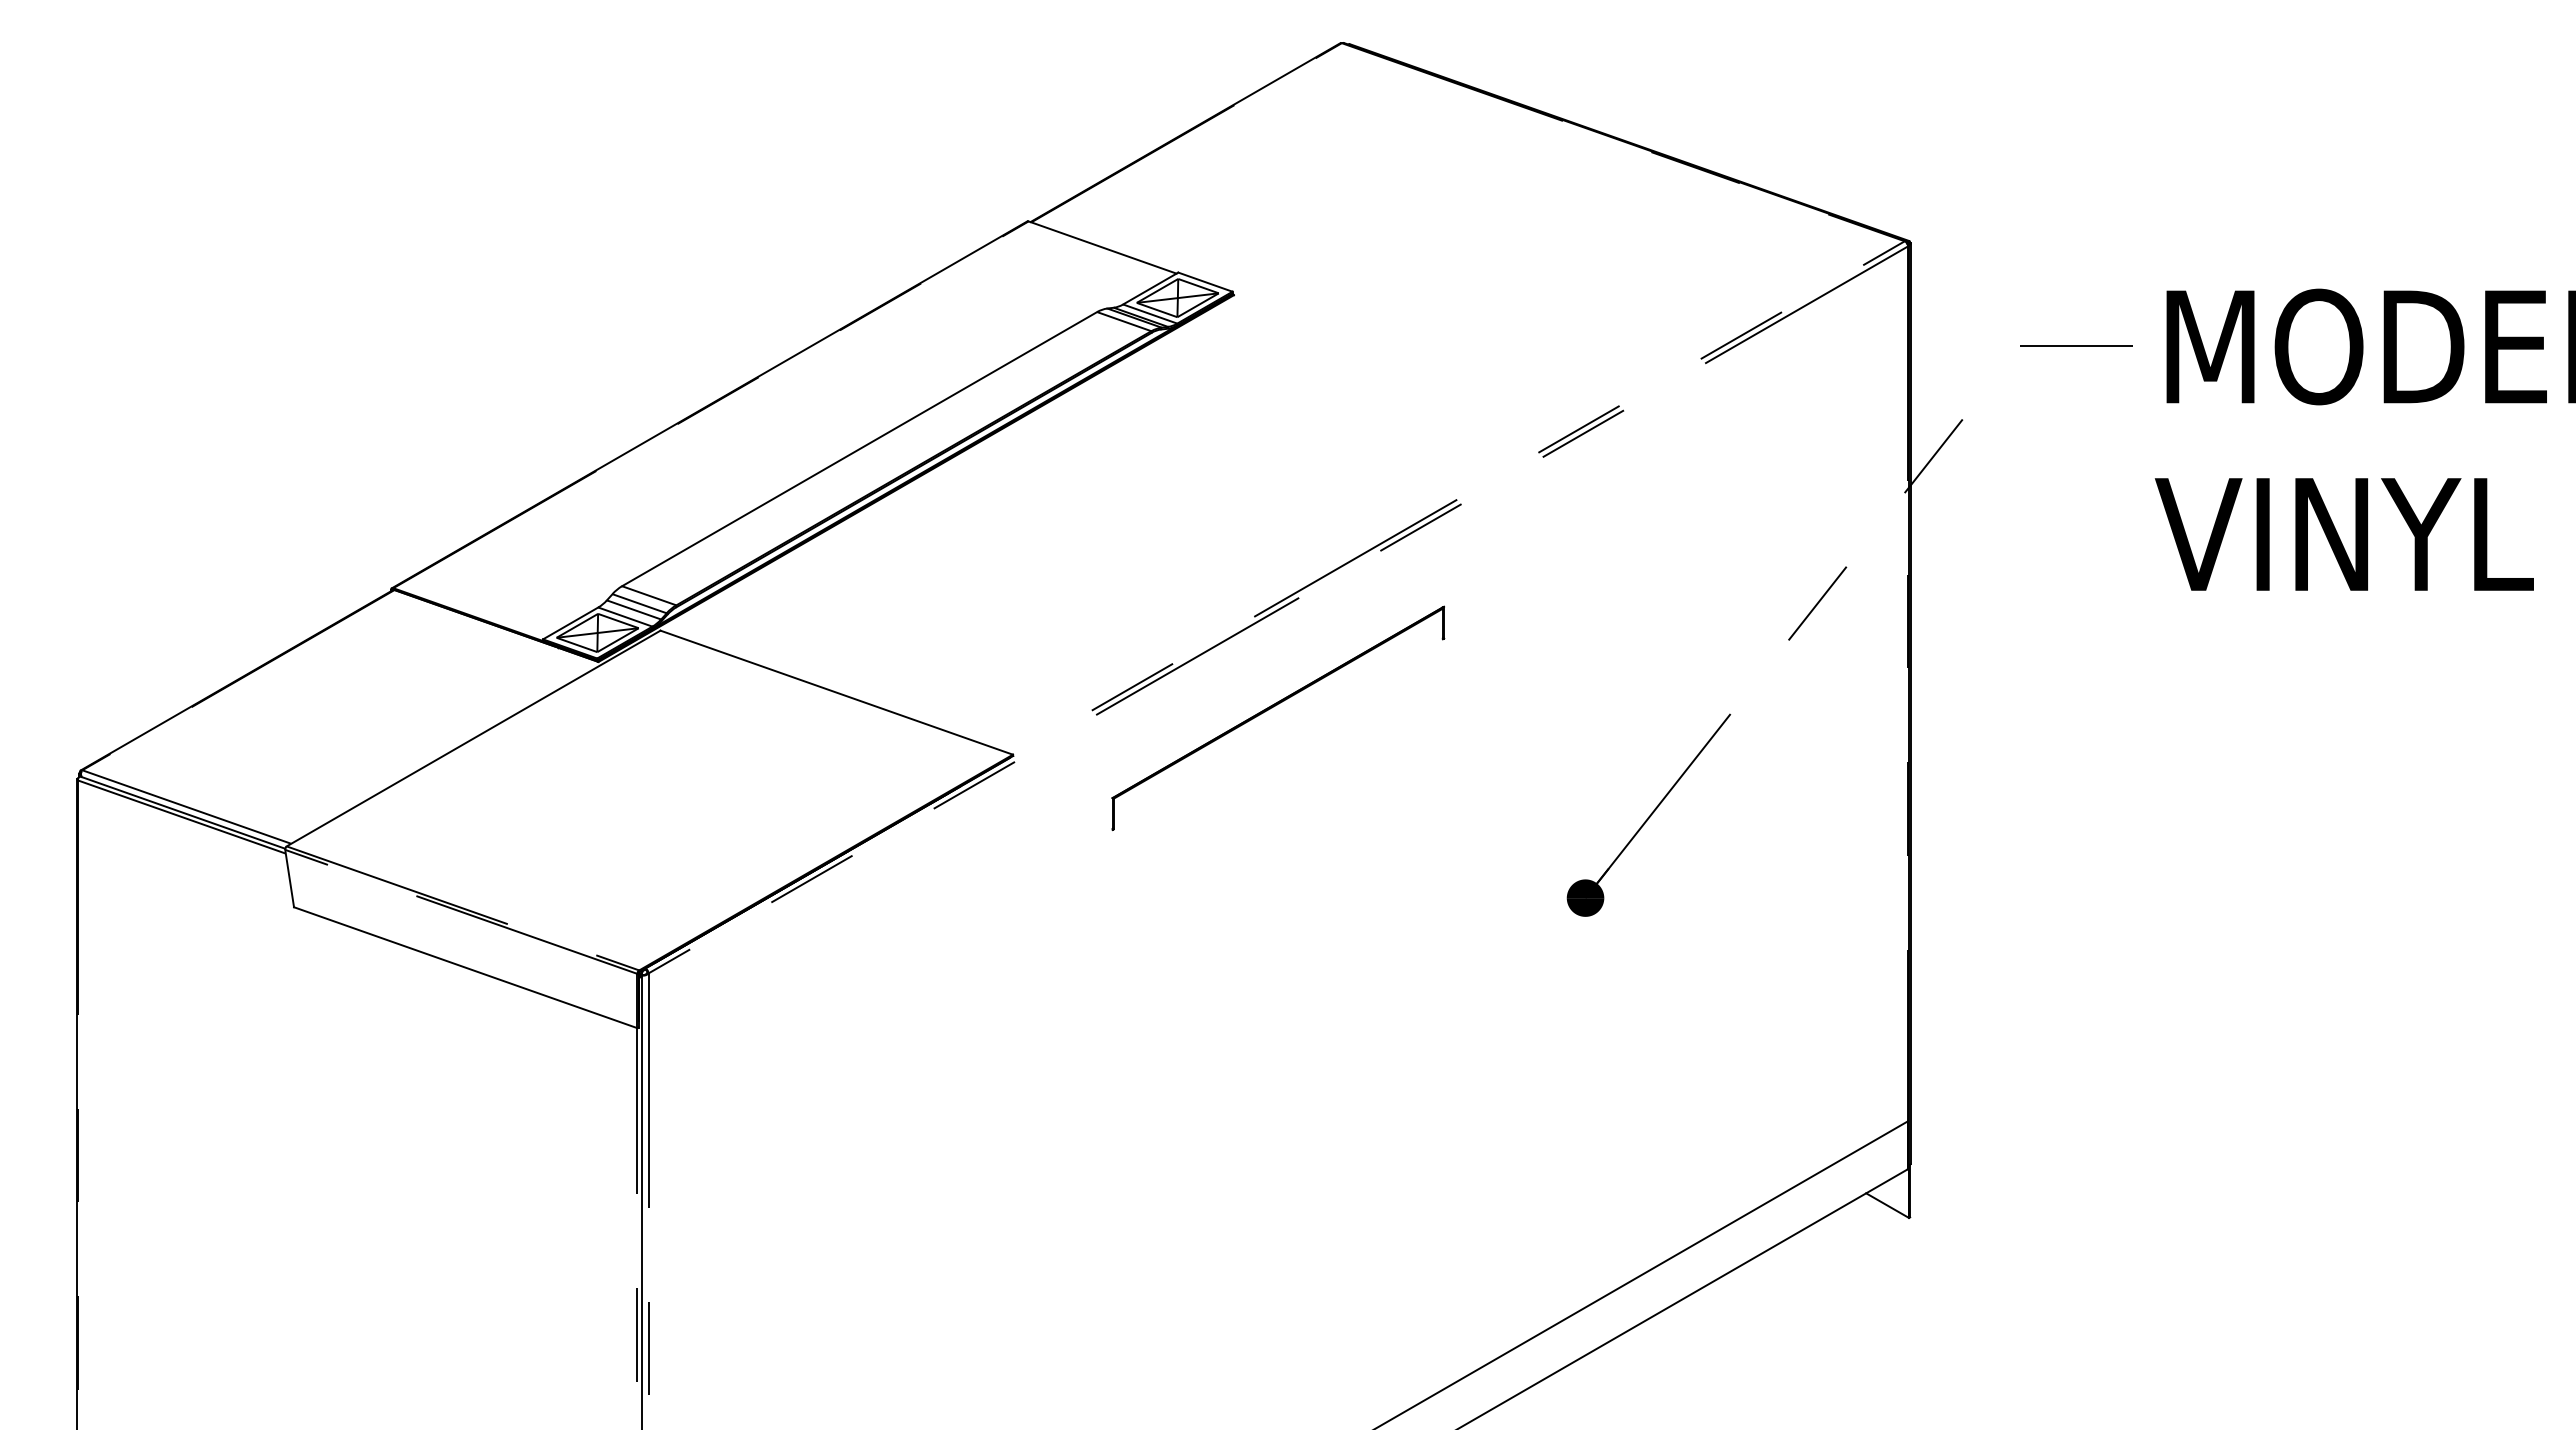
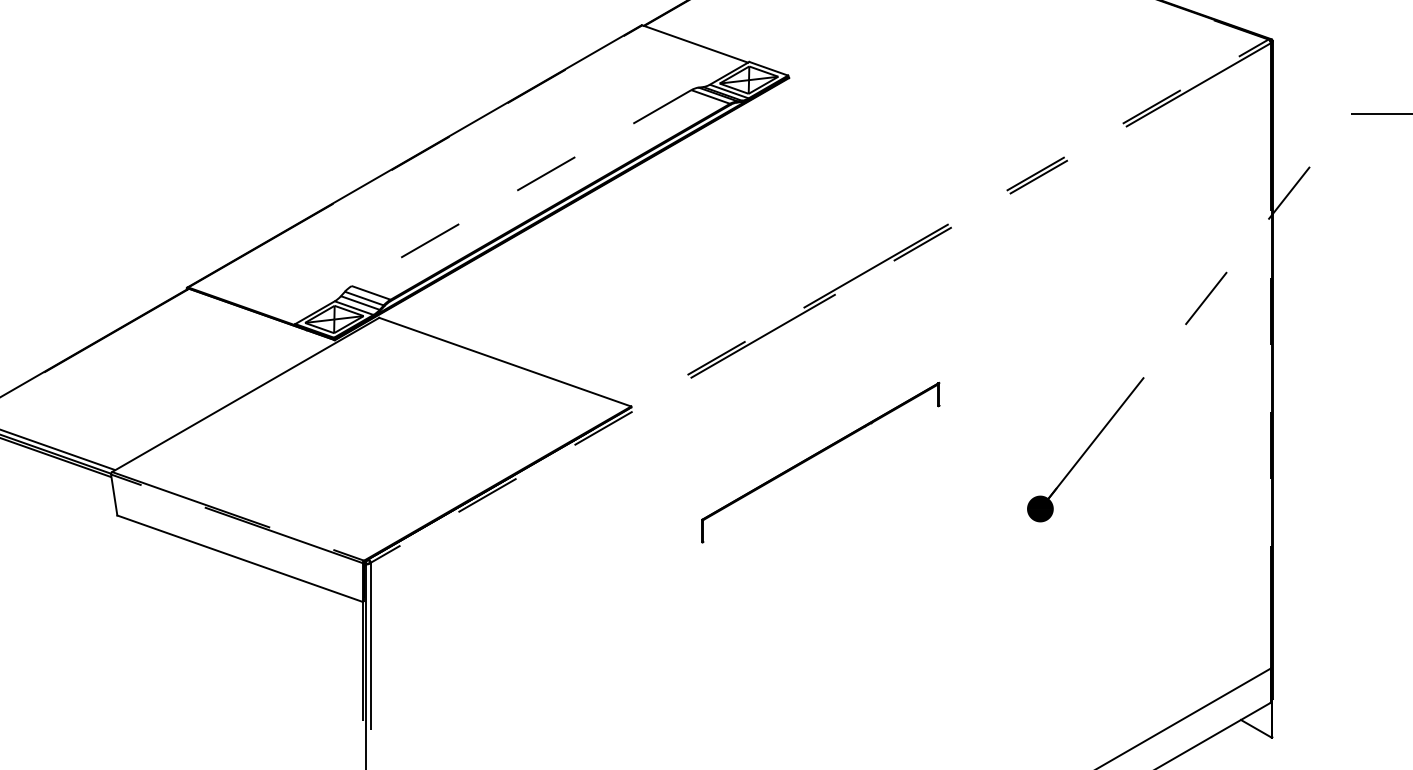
line: (859, 449) -> (521, 188), solid -> dashed
part: (1272, 708) -> (816, 455), moved

